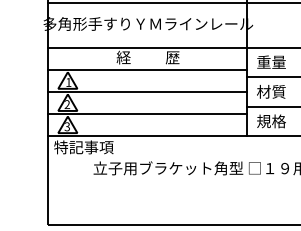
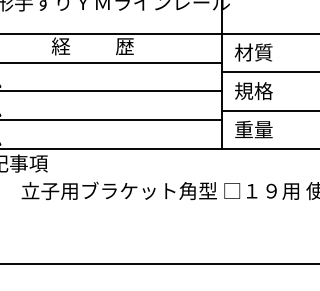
text: (271, 62) -> (253, 52), 重量 -> 材質
text: (271, 91) -> (253, 90), 材質 -> 規格
text: (271, 121) -> (253, 129), 規格 -> 重量

